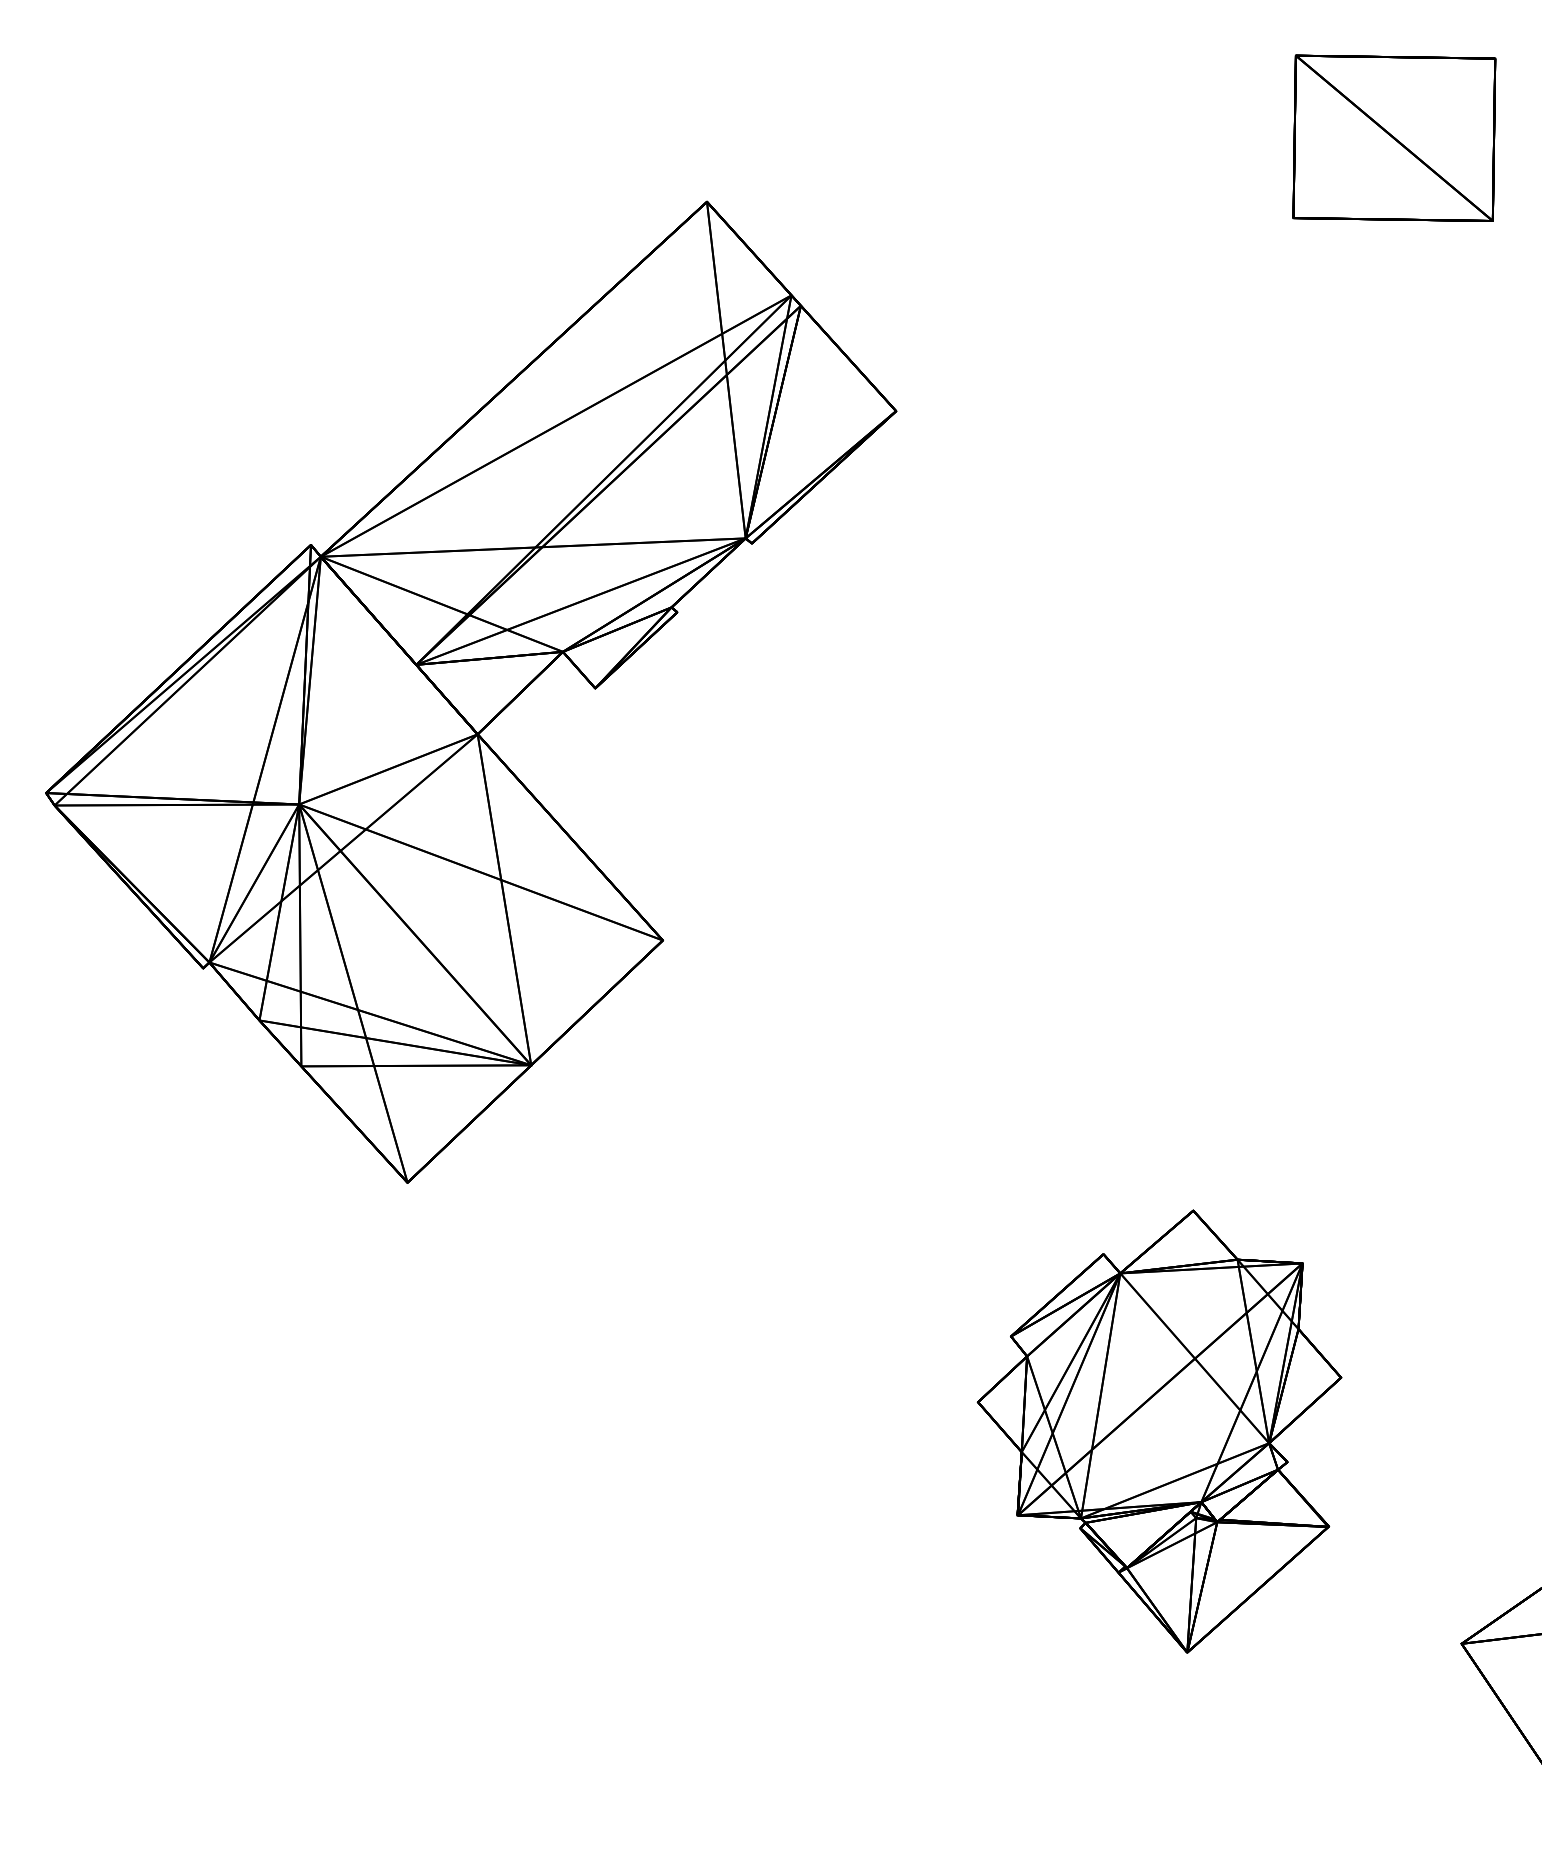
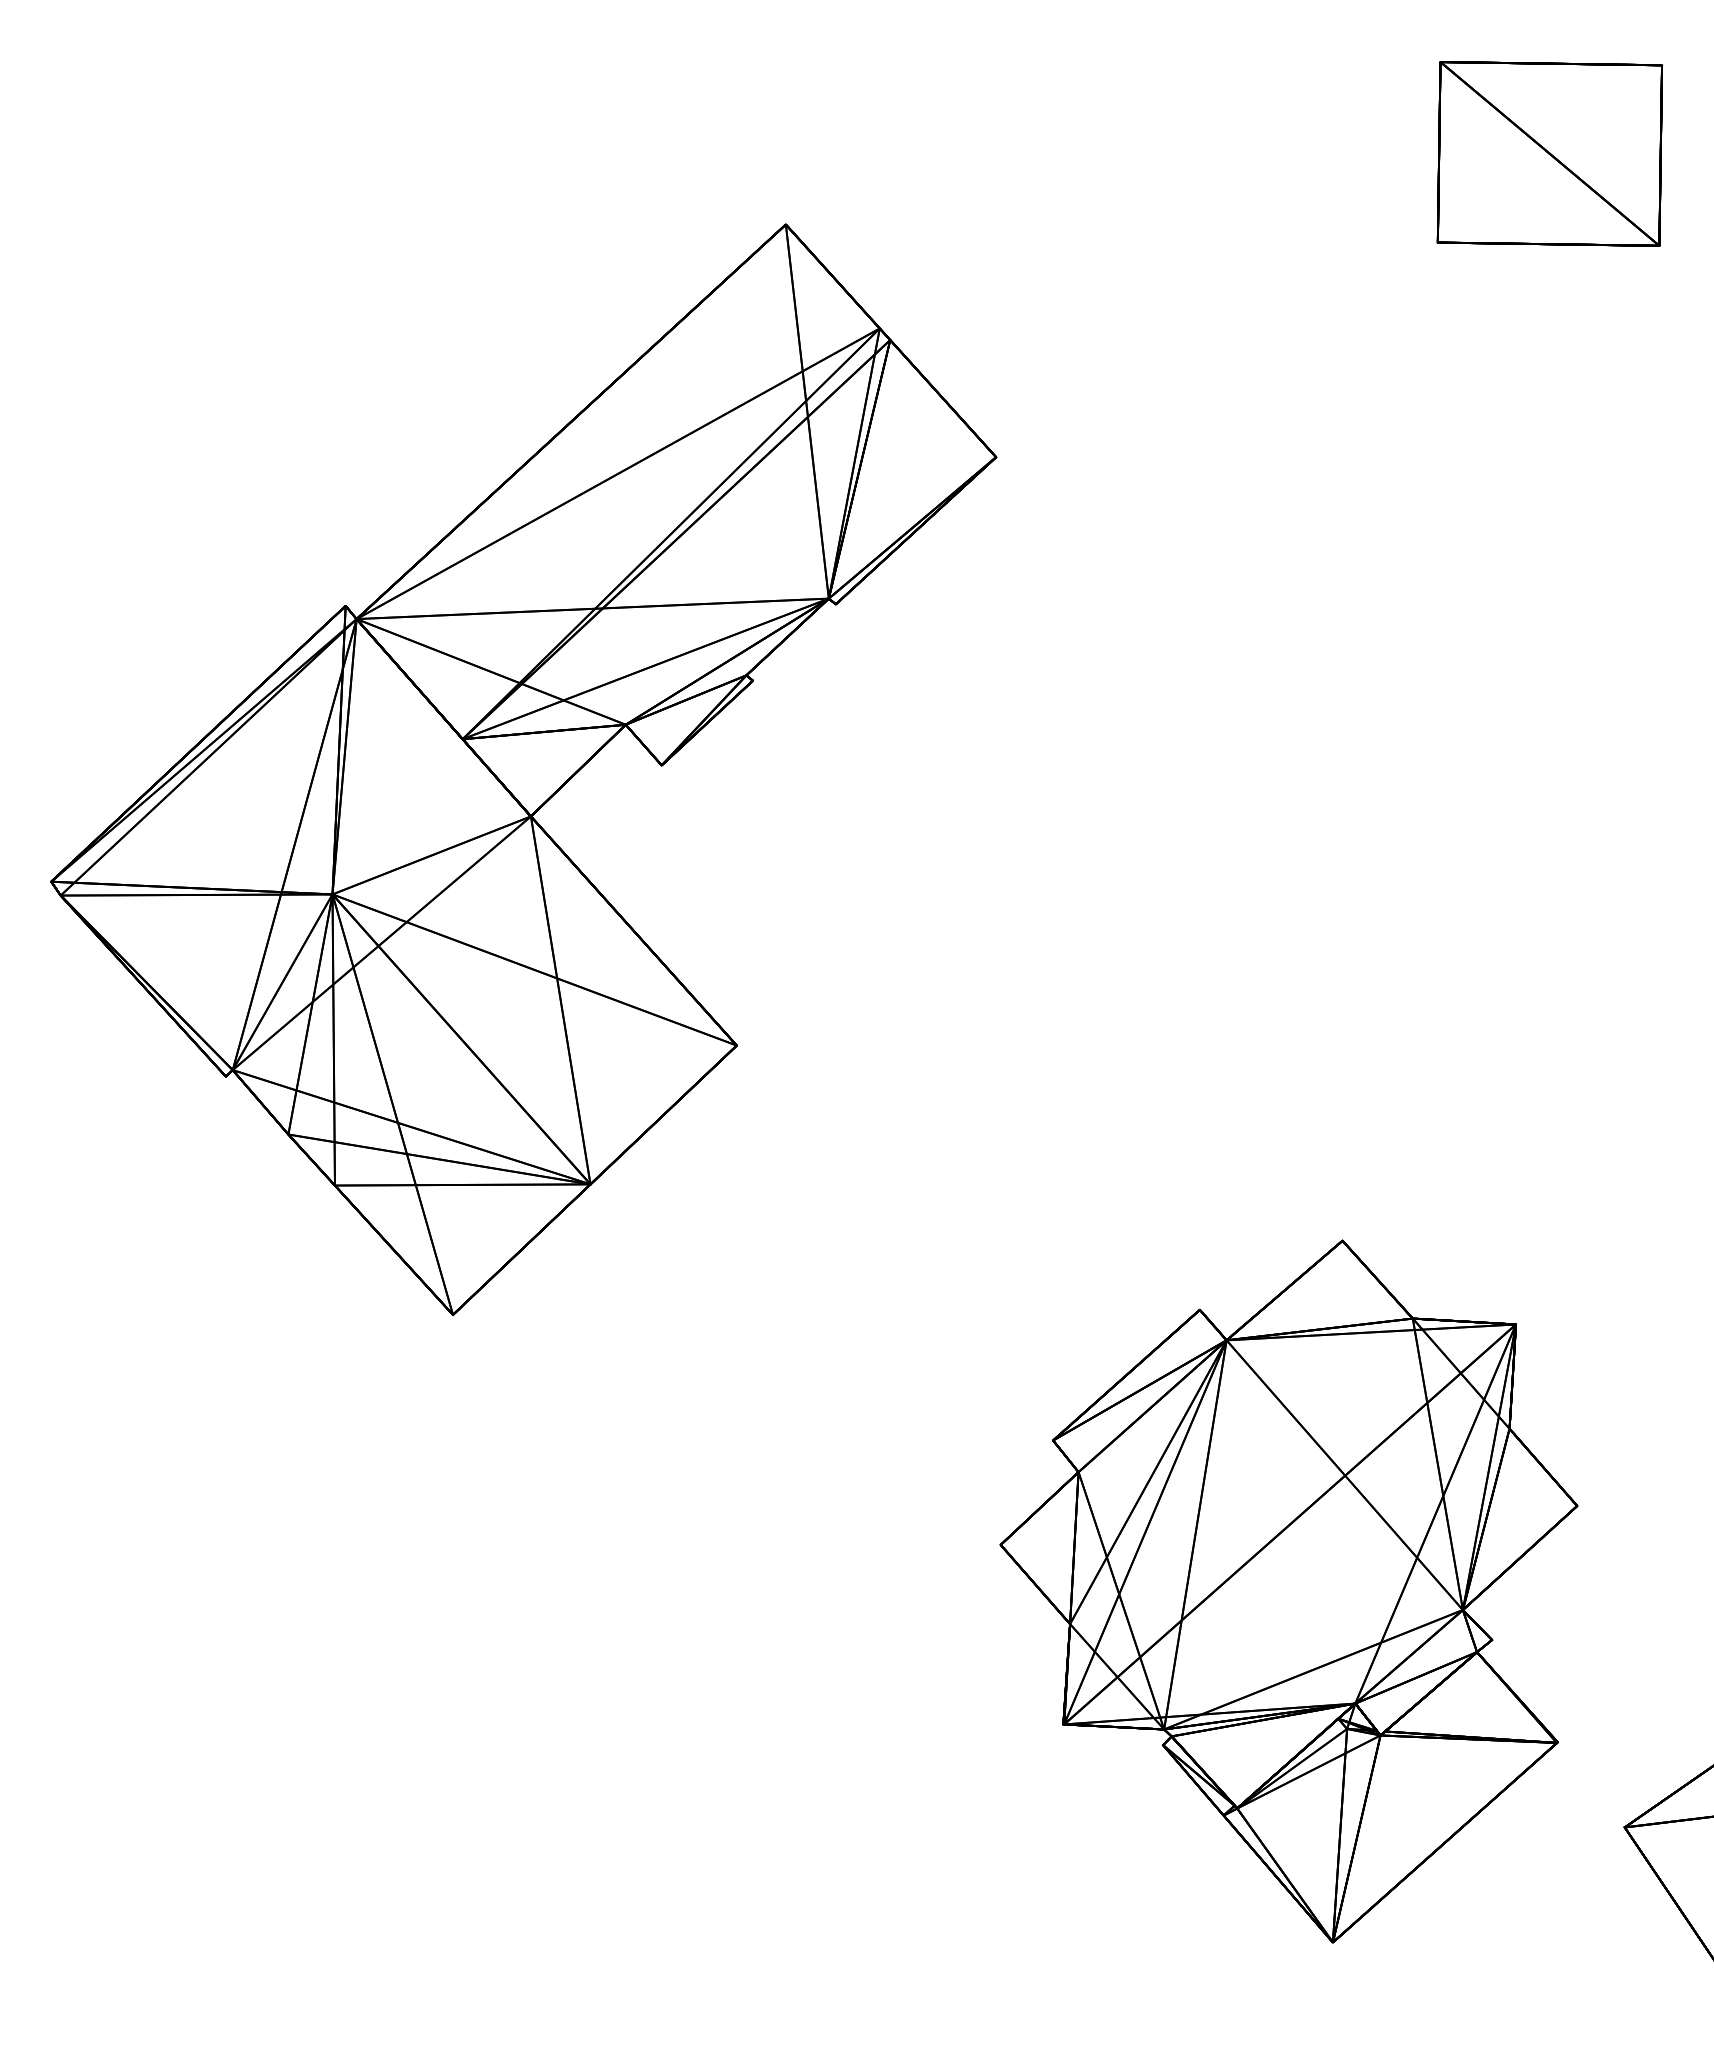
part: (1159, 1431) -> (1288, 1591), size x1.43

